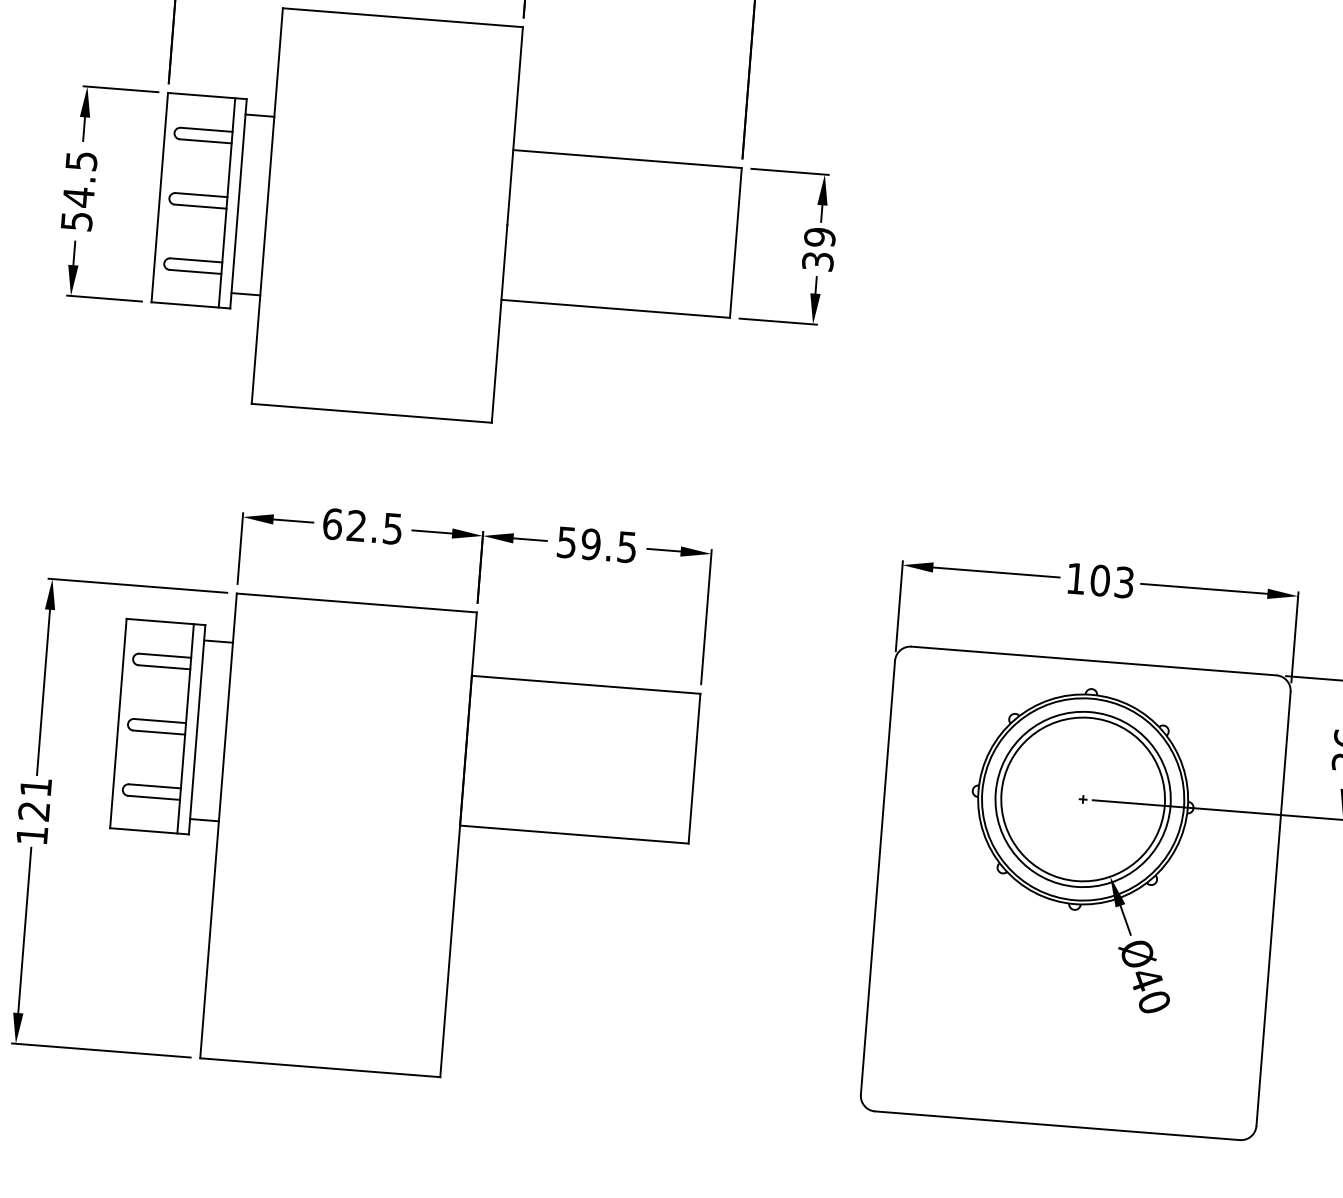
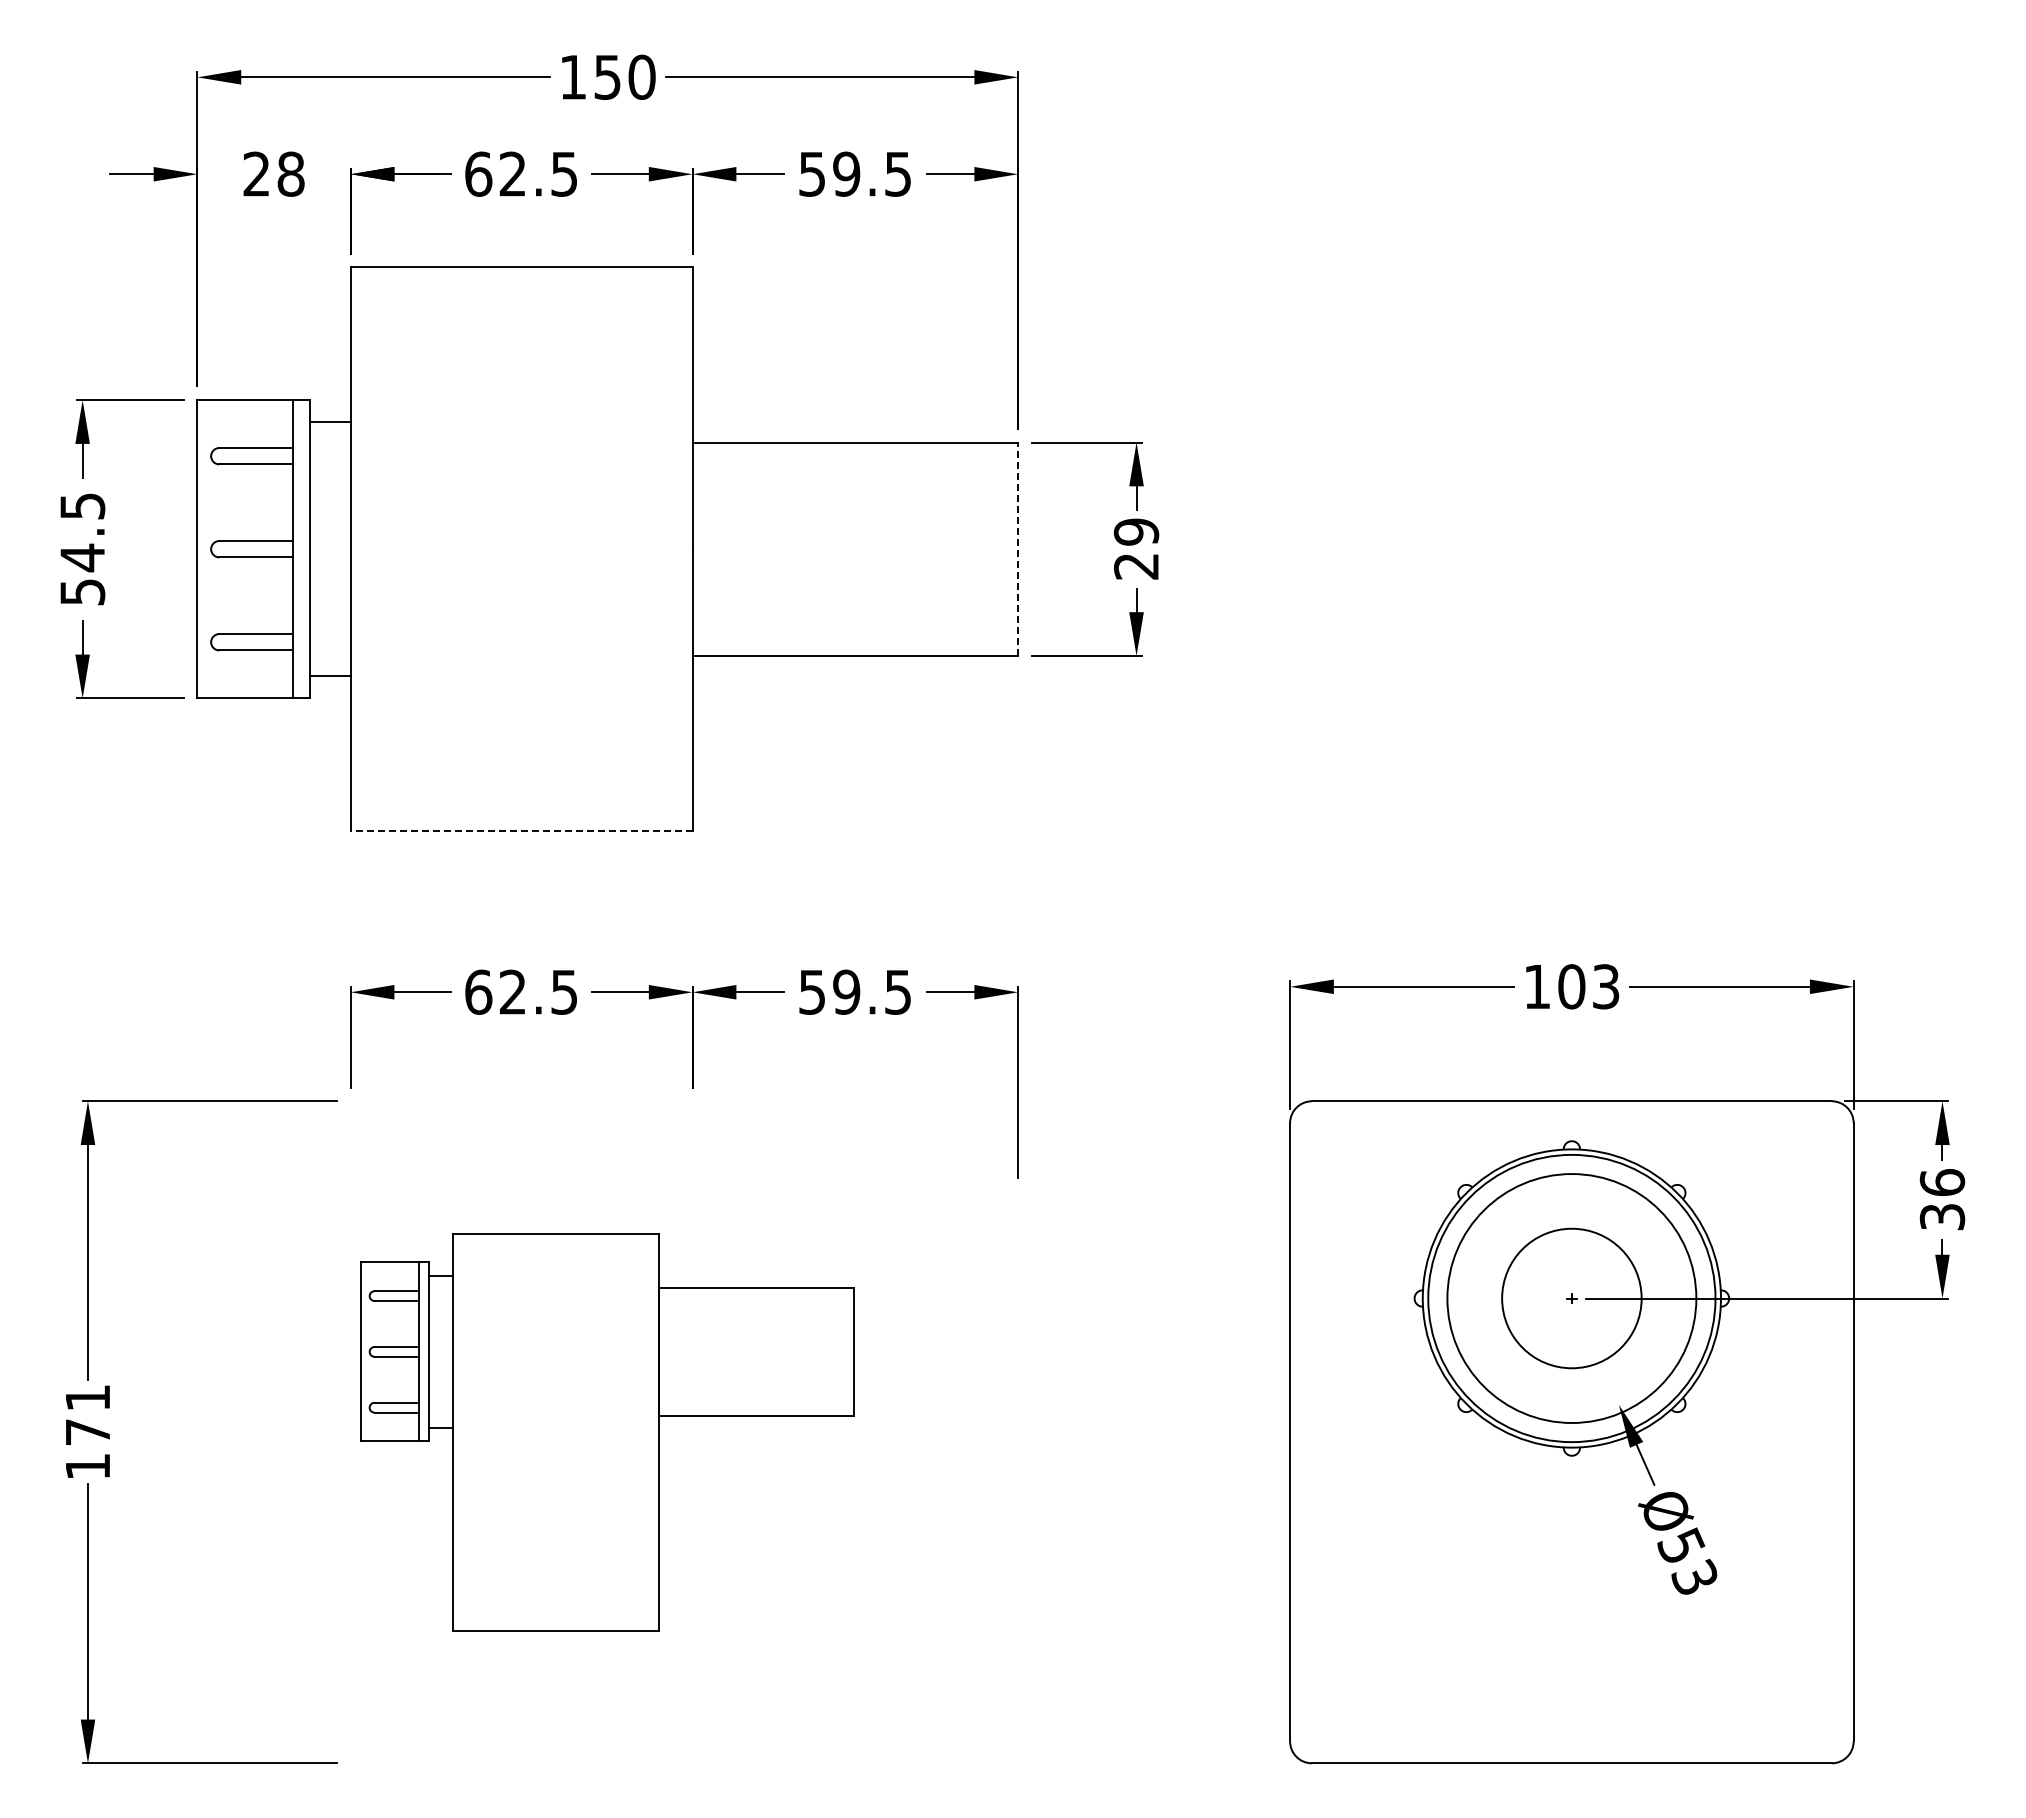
line: (736, 243) -> (1018, 549), solid -> dashed
text: (817, 261) -> (1136, 566), 39 -> 29
line: (371, 413) -> (521, 831), solid -> dashed
circle: (1082, 799) -> (1571, 1298), size x0.6
text: (33, 811) -> (87, 1432), 121 -> 171
part: (398, 839) -> (607, 1431), size x0.6
text: (1149, 989) -> (1687, 1560), Ø40 -> Ø53

